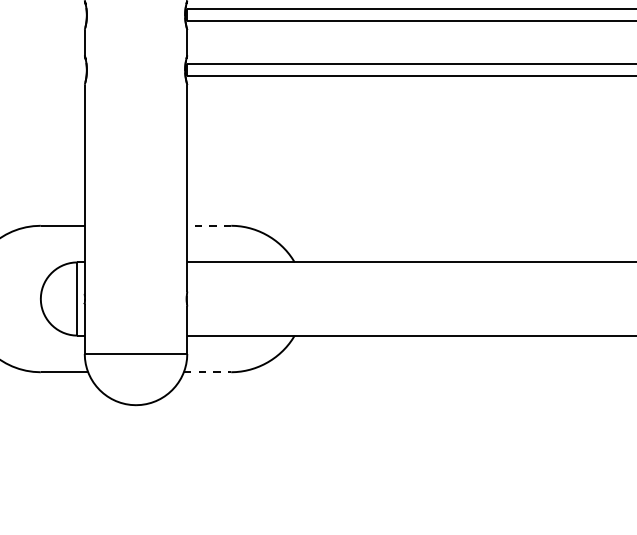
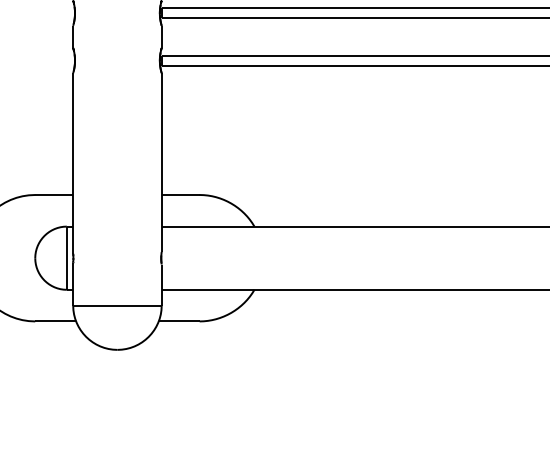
line: (209, 225) -> (180, 194), dashed -> solid
line: (207, 372) -> (179, 321), dashed -> solid

